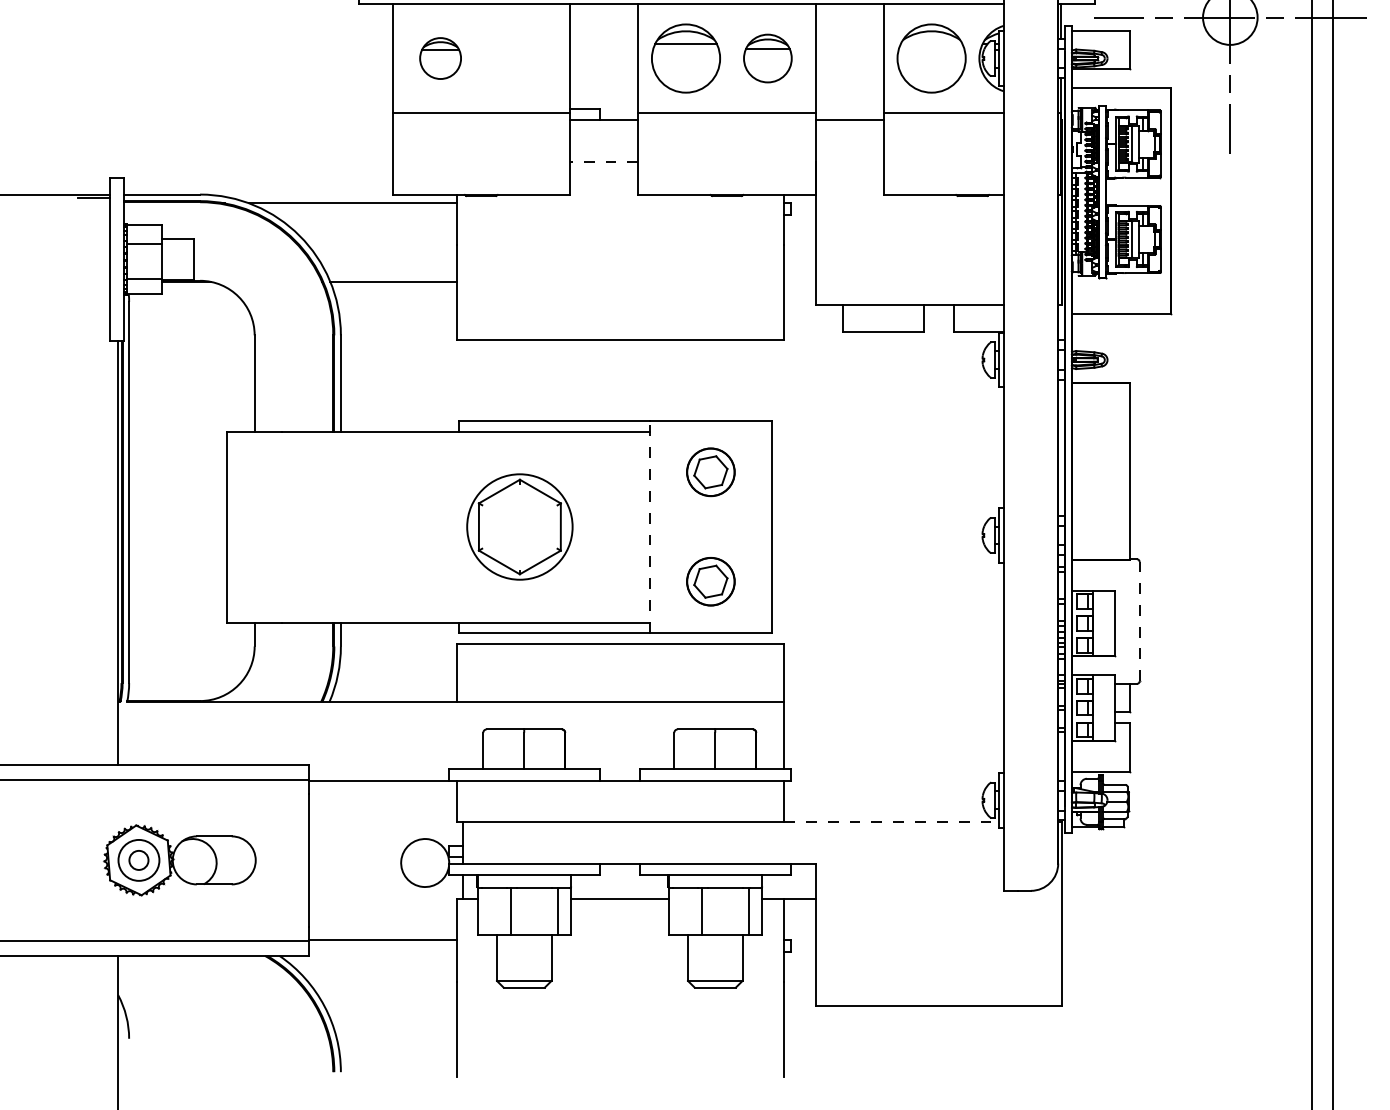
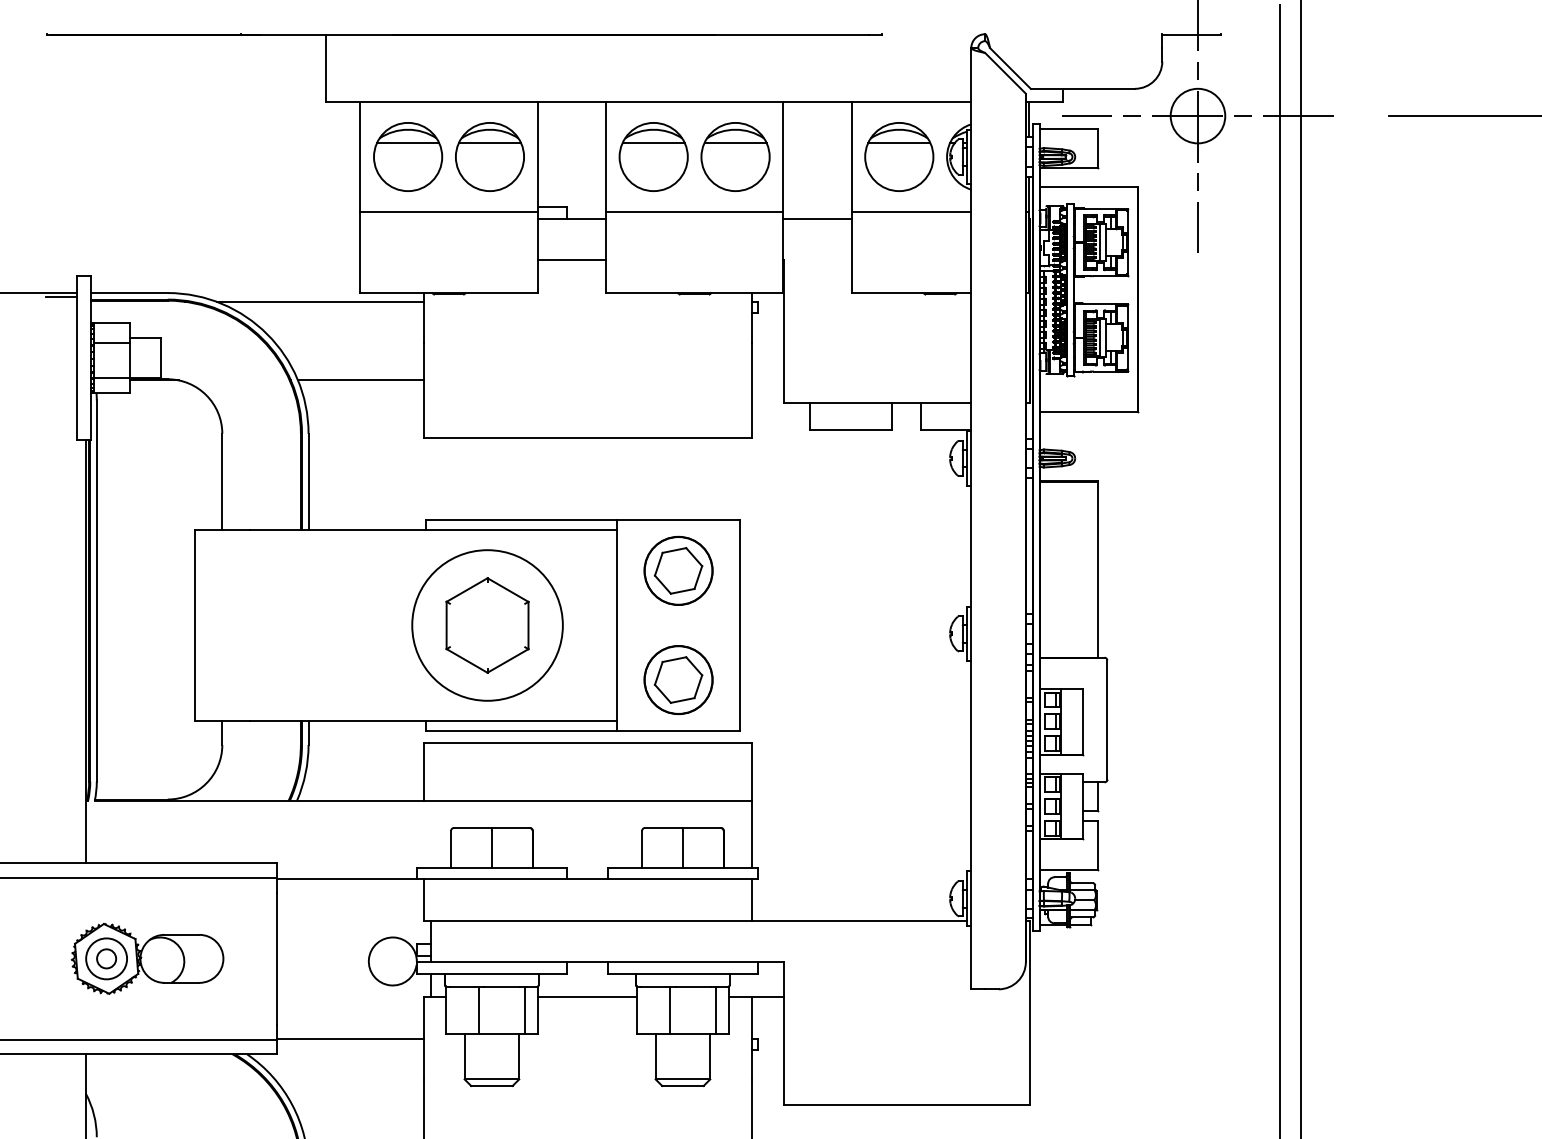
line: (931, 44) -> (899, 142), added
part: (440, 58) -> (408, 156), size x1.67
part: (521, 58) -> (489, 156), added
part: (767, 58) -> (735, 156), size x1.43
line: (603, 162) -> (571, 260), dashed -> solid
part: (710, 472) -> (678, 570), size x1.43
circle: (519, 527) -> (487, 625), size x1.43
line: (649, 527) -> (617, 625), dashed -> solid
part: (710, 582) -> (678, 680), size x1.43
line: (1139, 622) -> (1107, 720), dashed -> solid
line: (891, 822) -> (859, 920), dashed -> solid

